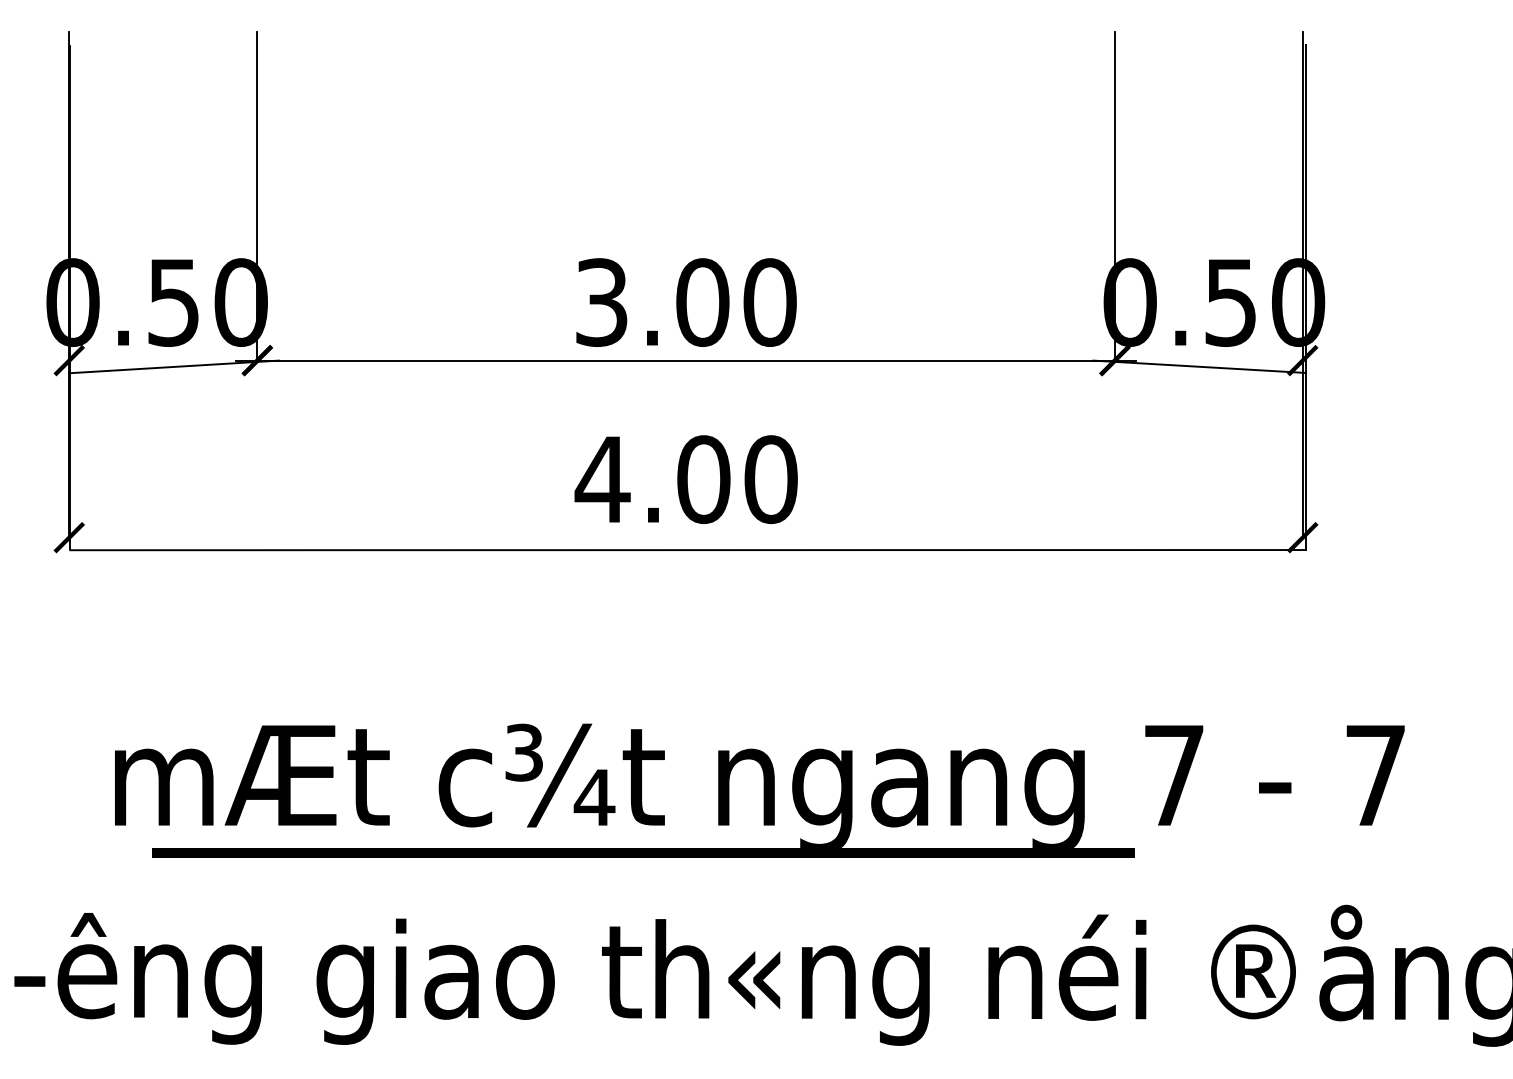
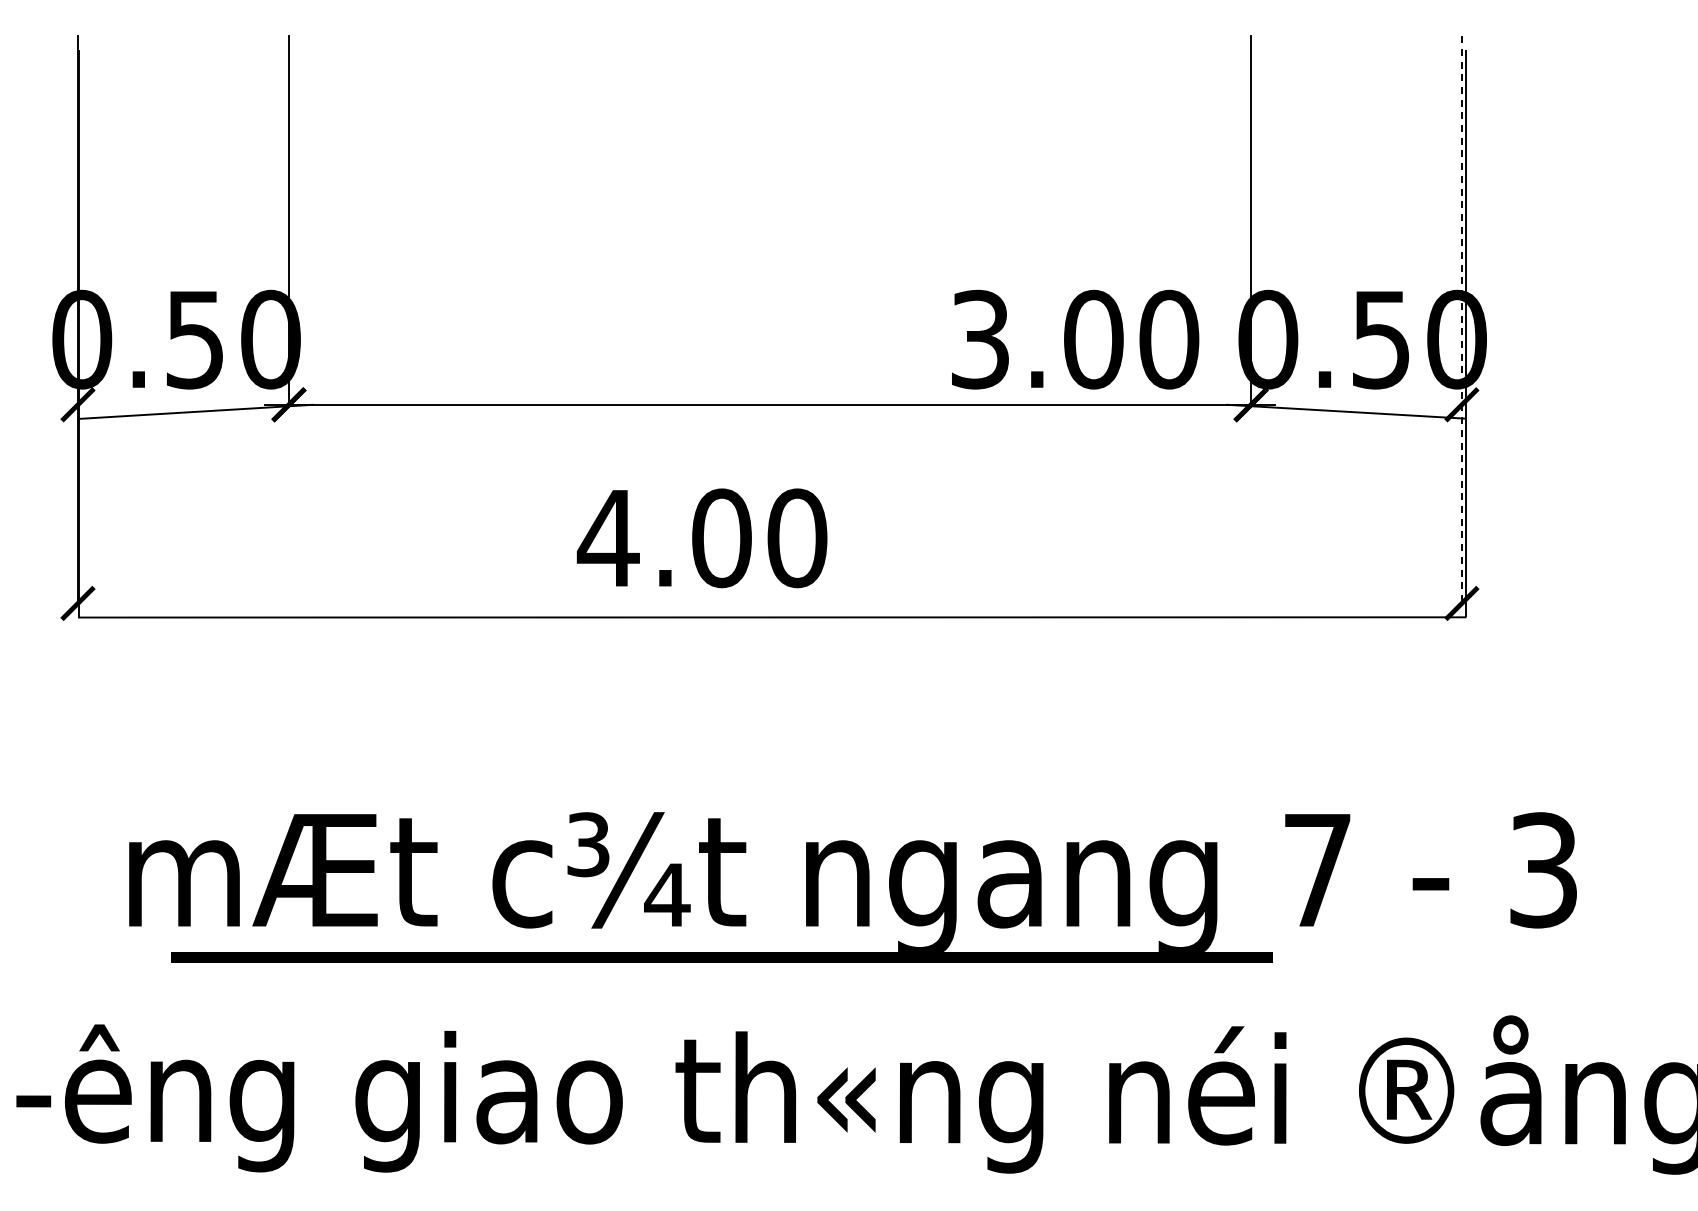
line: (1302, 284) -> (1461, 319), solid -> dashed
text: (686, 302) -> (1075, 339), moved
text: (685, 479) -> (701, 538), moved
text: (1375, 775) -> (1543, 870), 7 -> 3

